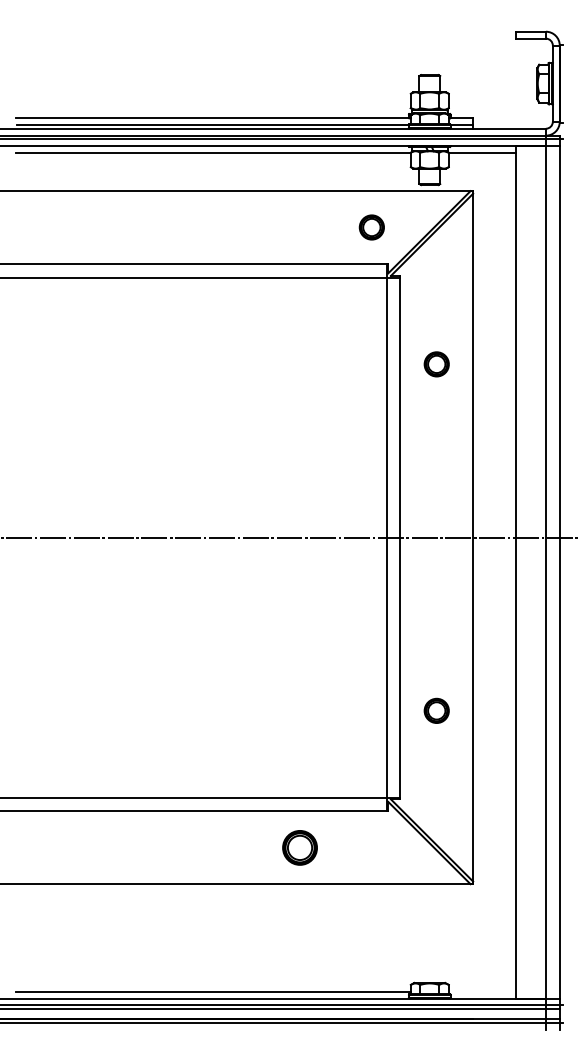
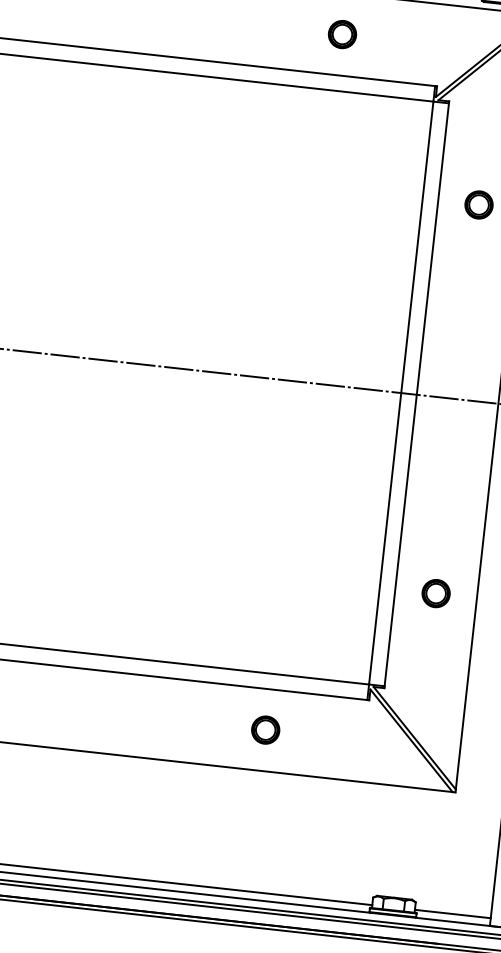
part: (371, 227) -> (342, 34), moved
part: (299, 847) -> (265, 729), size x0.71
line: (482, 991) -> (452, 913), added

